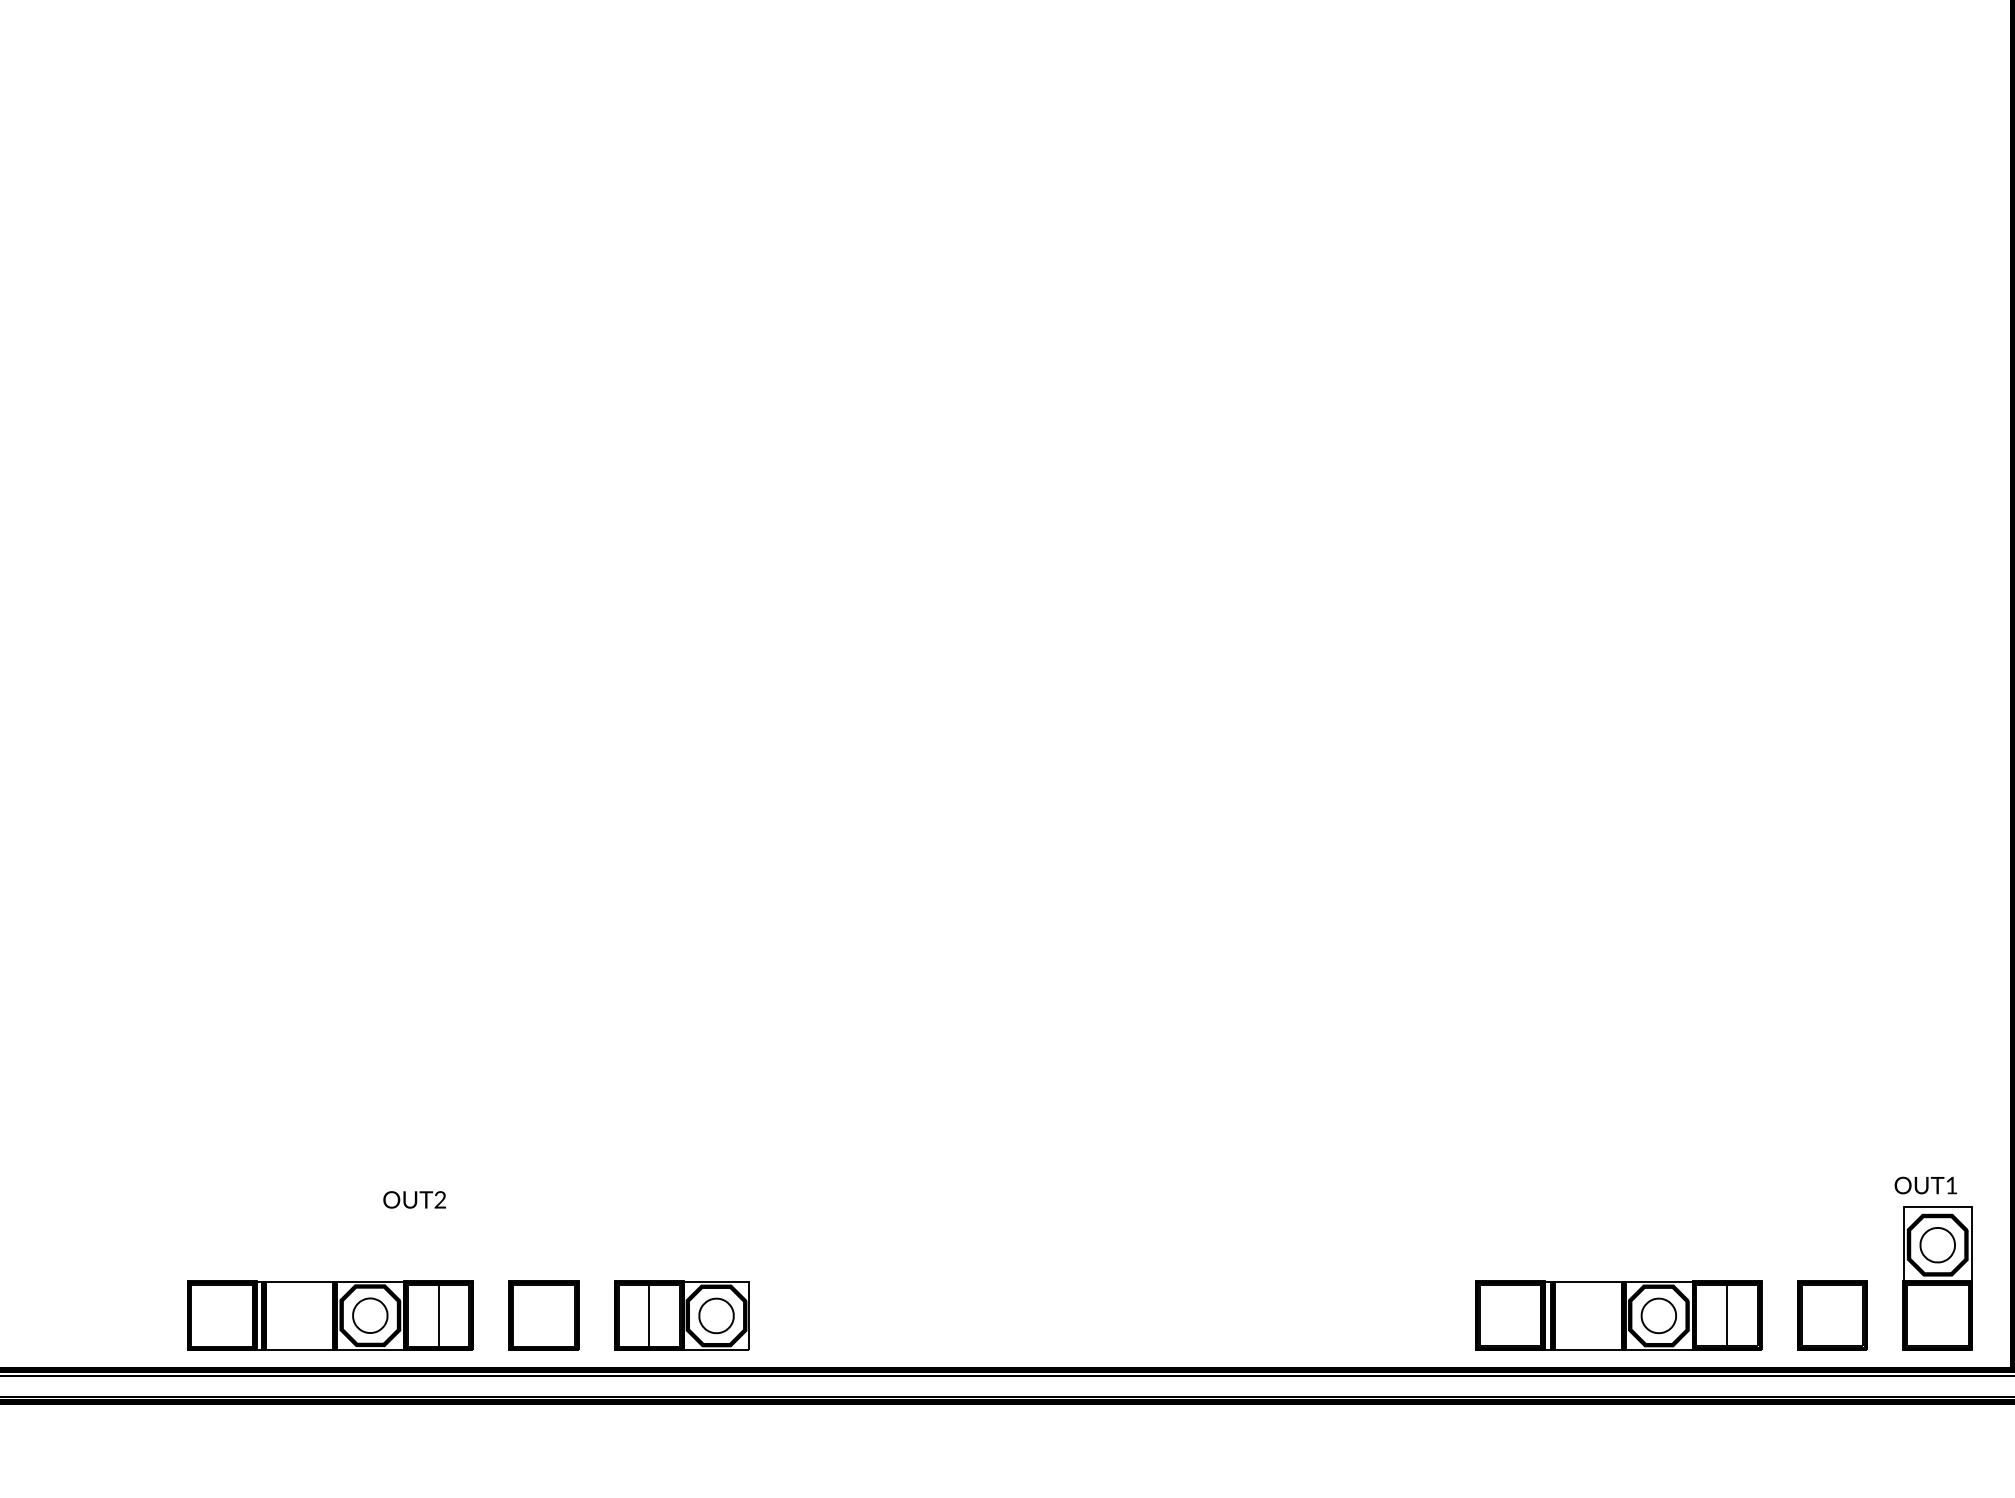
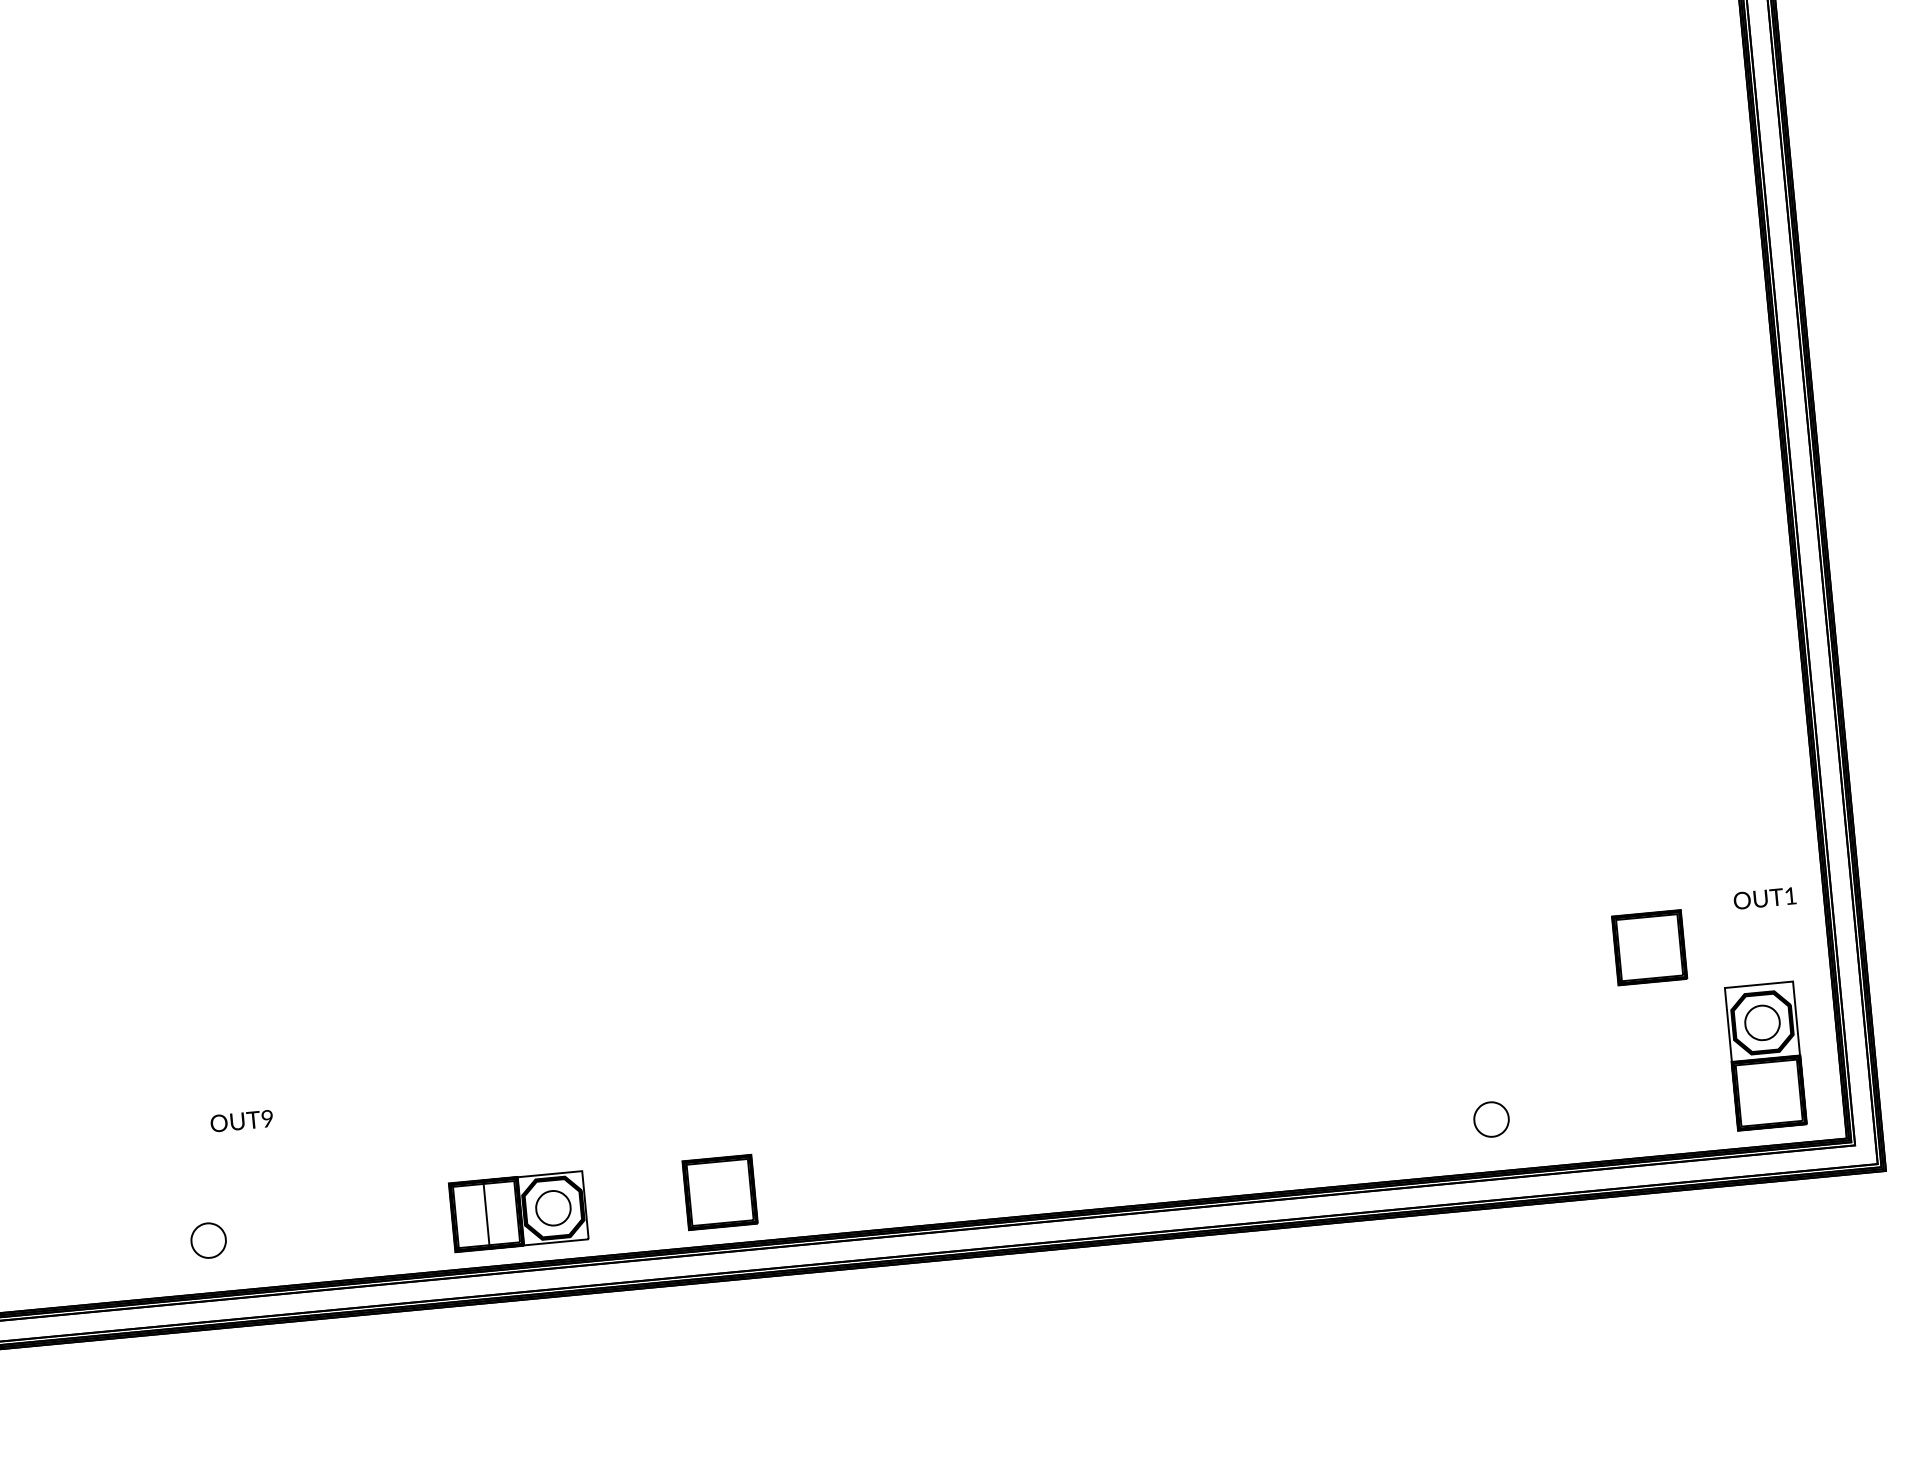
text: (1925, 1185) -> (1764, 898), moved
text: (439, 1200) -> (266, 1119), OUT2 -> OUT9
part: (330, 1315) -> (169, 1244), removed
part: (543, 1315) -> (719, 1192), moved
part: (1618, 1315) -> (1451, 1122), removed
part: (1832, 1315) -> (1649, 947), moved

